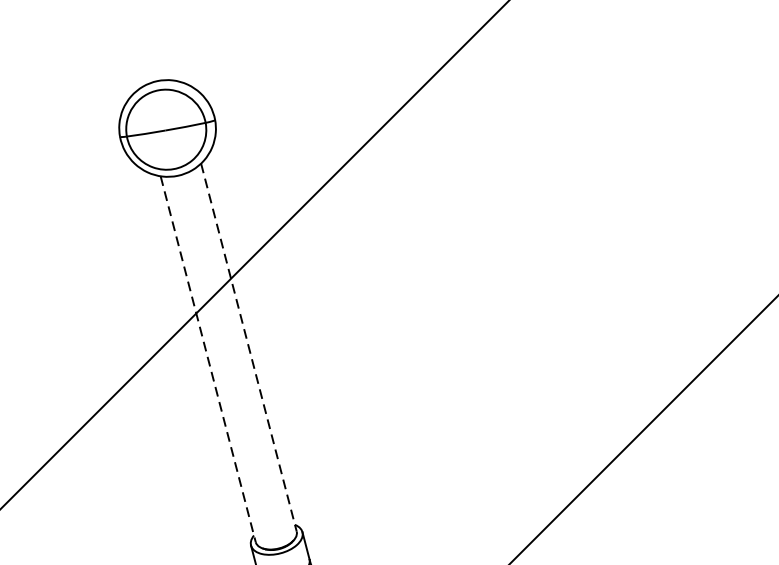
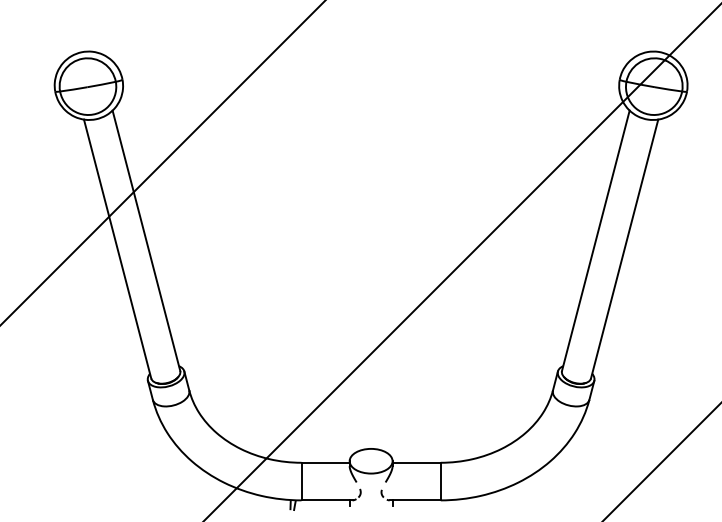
line: (249, 347) -> (146, 240), dashed -> solid
line: (208, 359) -> (117, 249), dashed -> solid

